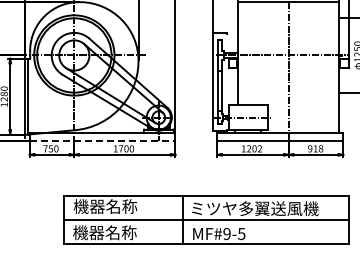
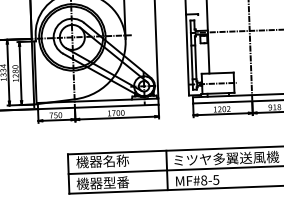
line: (102, 140) -> (98, 106), dashed -> solid
text: (120, 232) -> (115, 182), 機器名称 -> 機器型番
text: (226, 234) -> (203, 180), MF#9-5 -> MF#8-5

